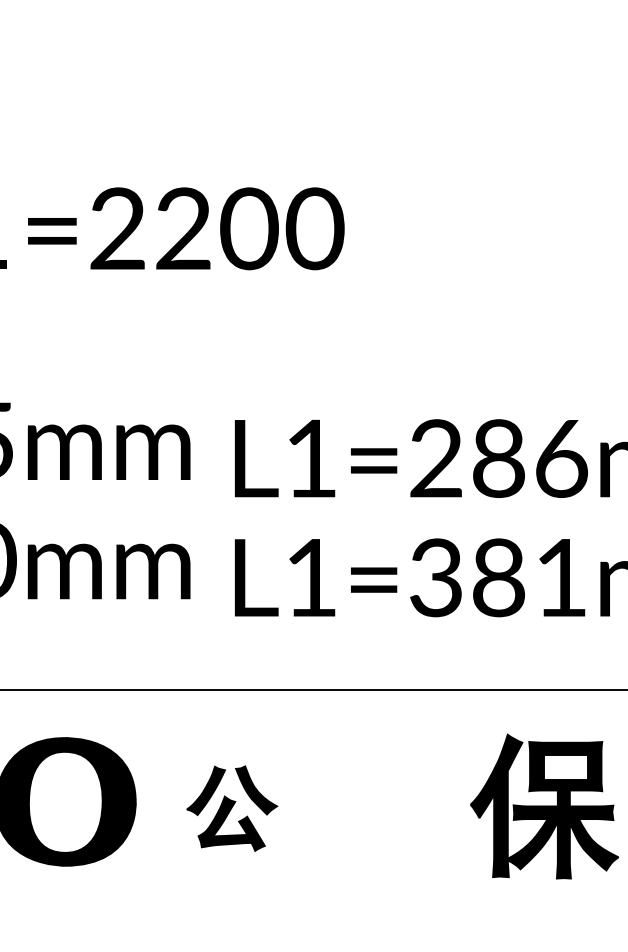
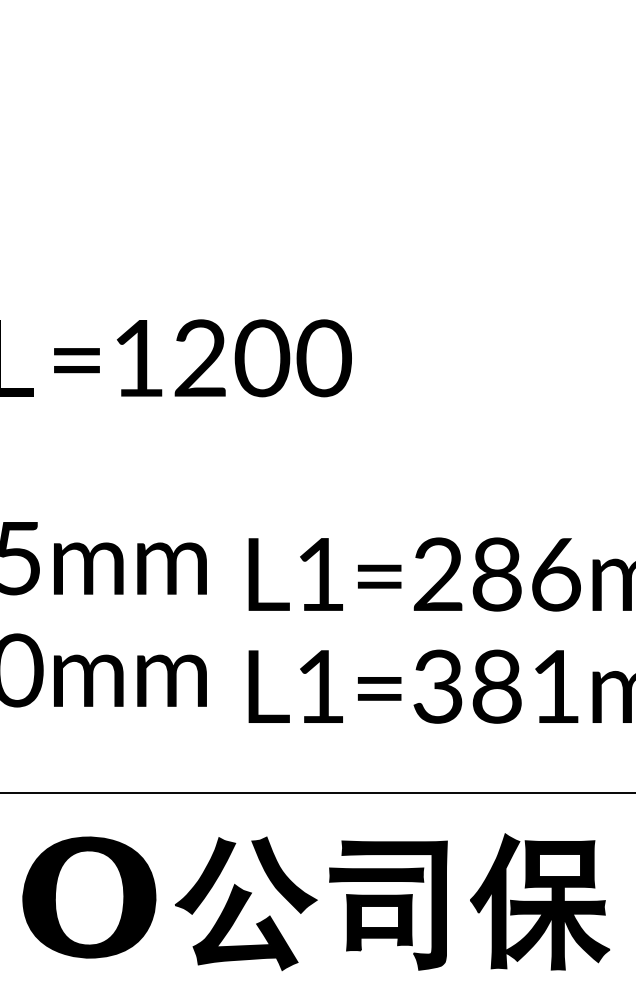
text: (117, 227) -> (138, 357), =2200 -> =1200
part: (231, 808) -> (245, 903), size x1.67
part: (383, 810) -> (388, 905), added

